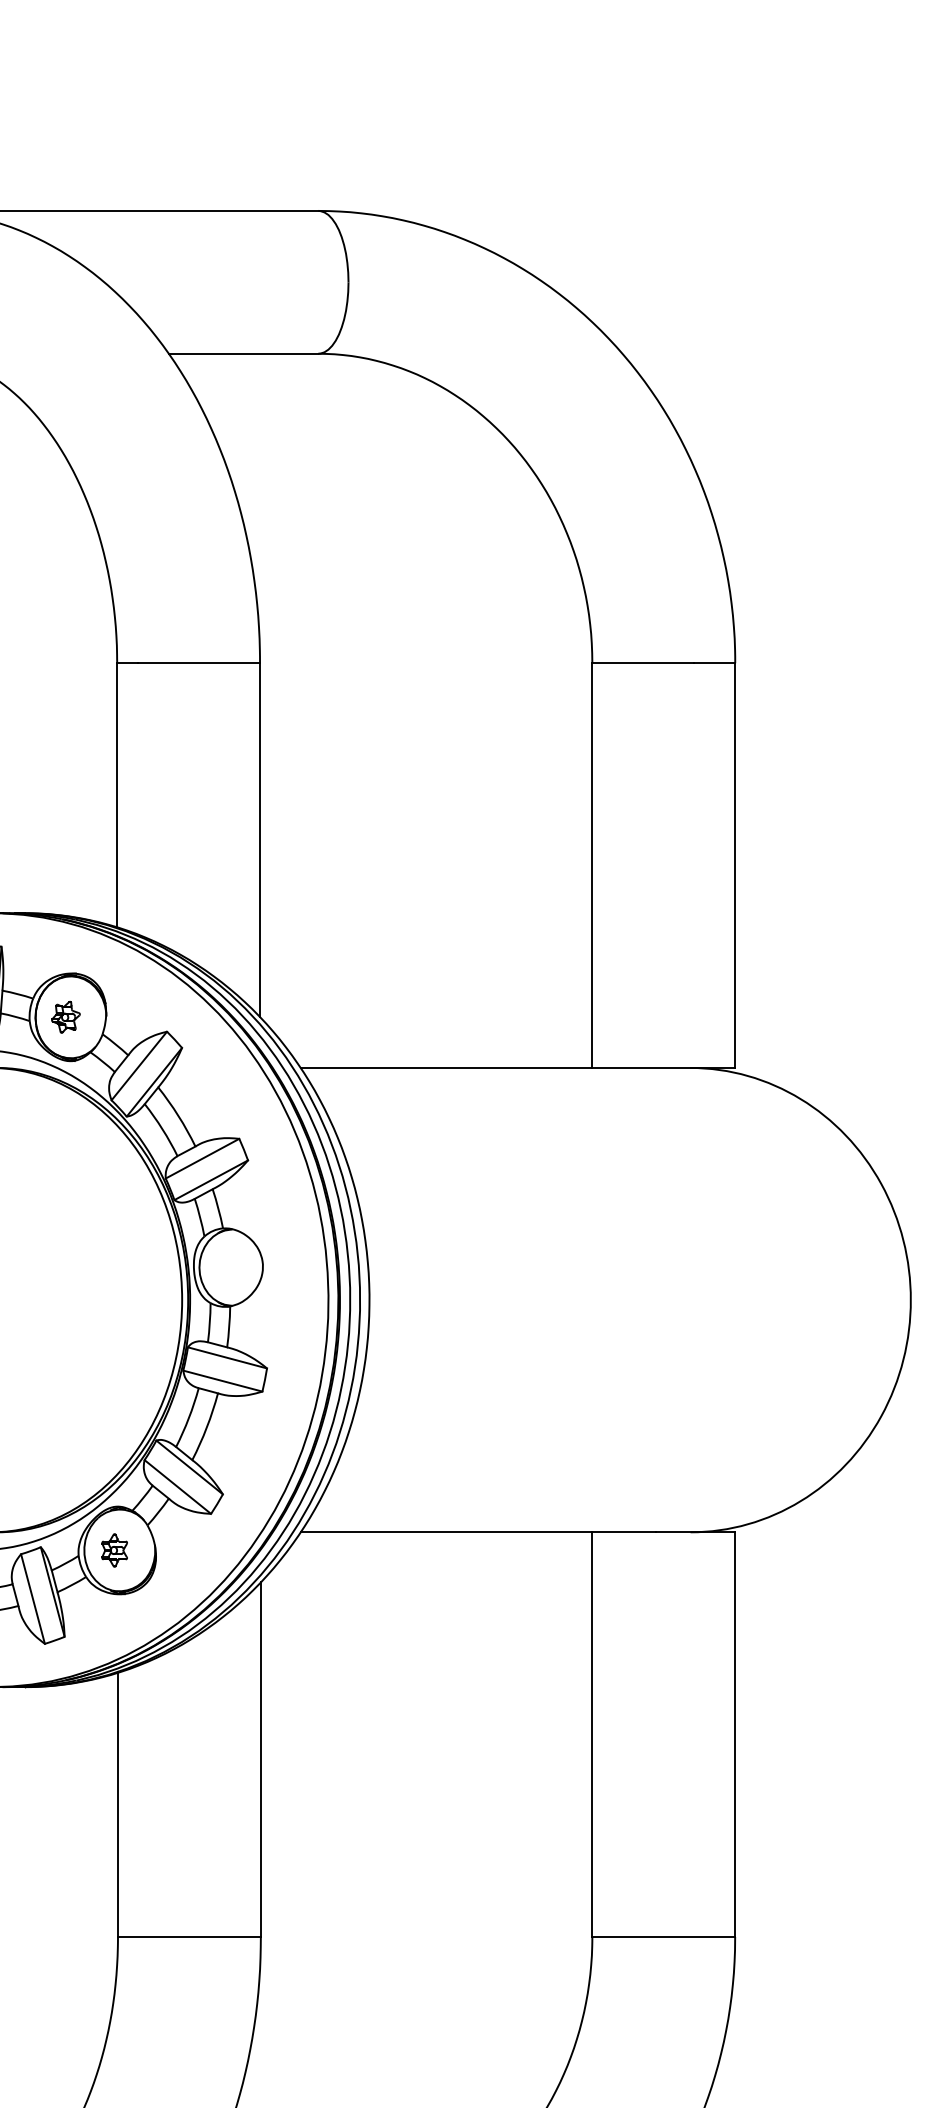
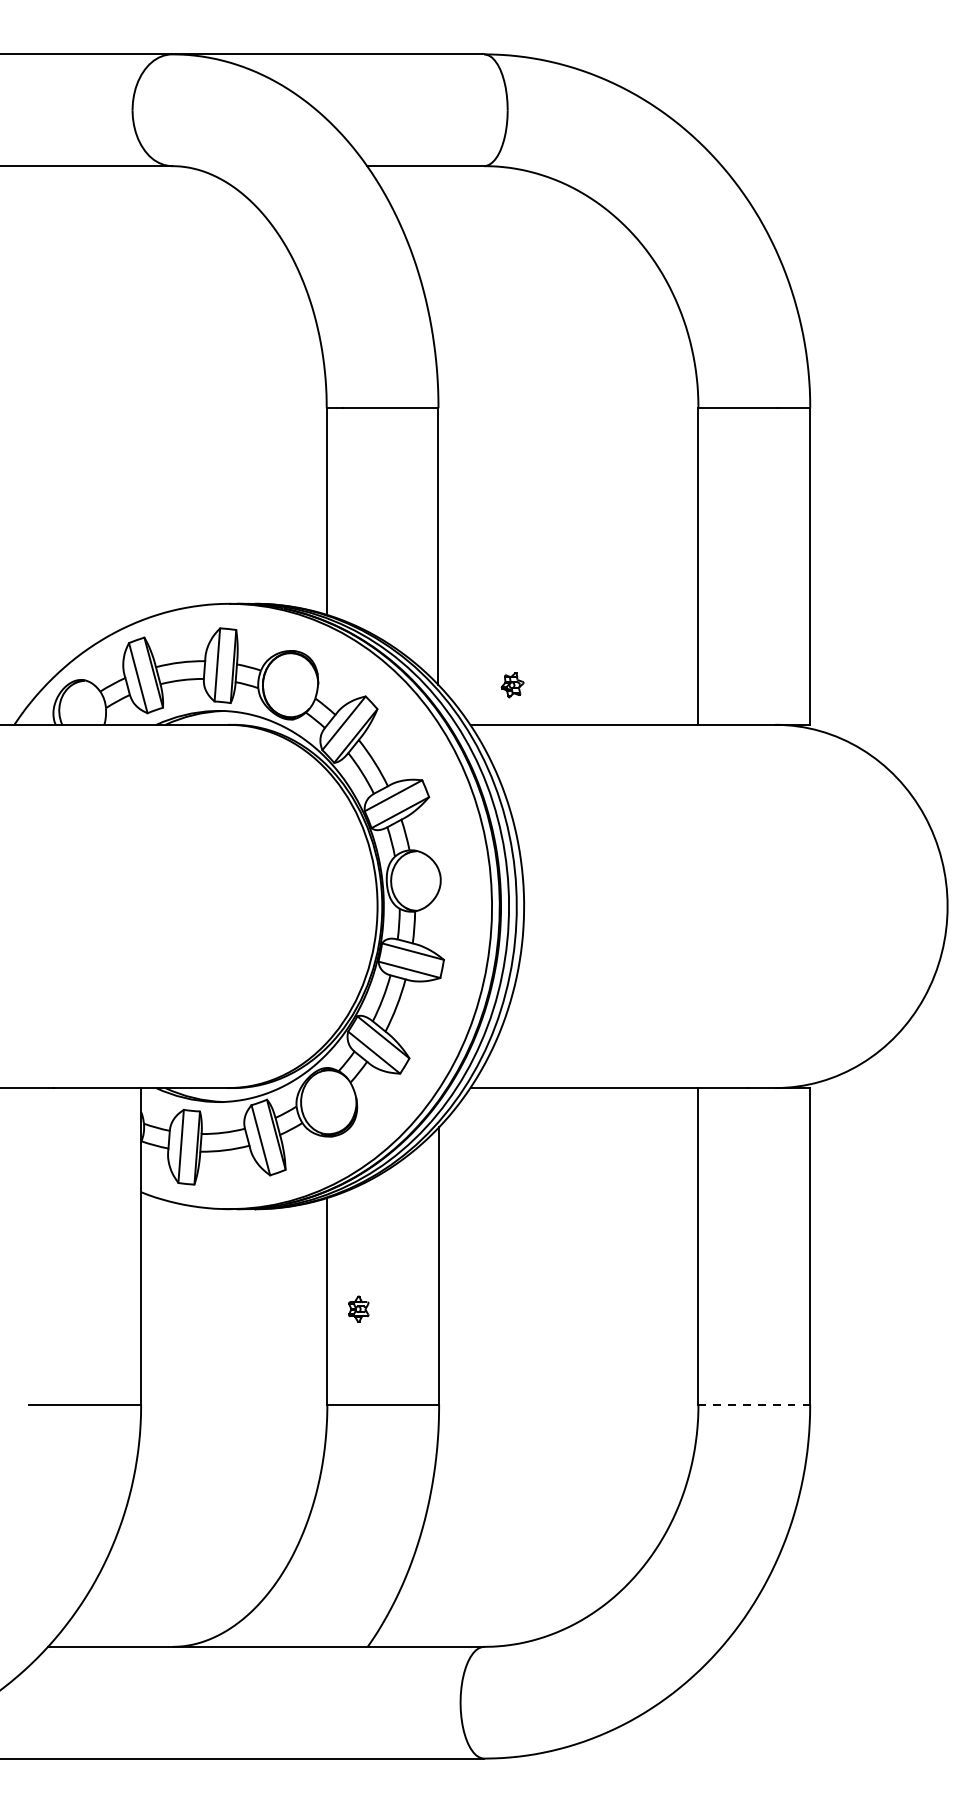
part: (65, 1017) -> (512, 685), moved
part: (114, 1549) -> (358, 1308), moved
line: (663, 1936) -> (754, 1404), solid -> dashed

